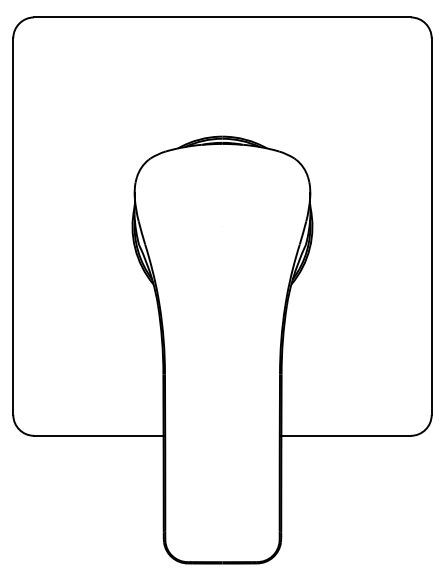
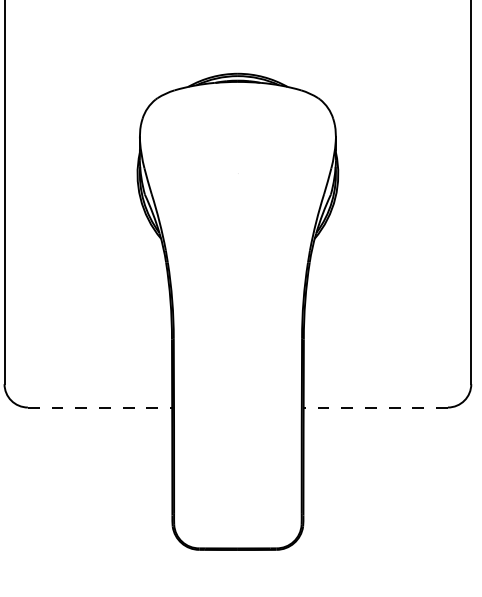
line: (98, 435) -> (99, 407), solid -> dashed
line: (346, 435) -> (376, 407), solid -> dashed

